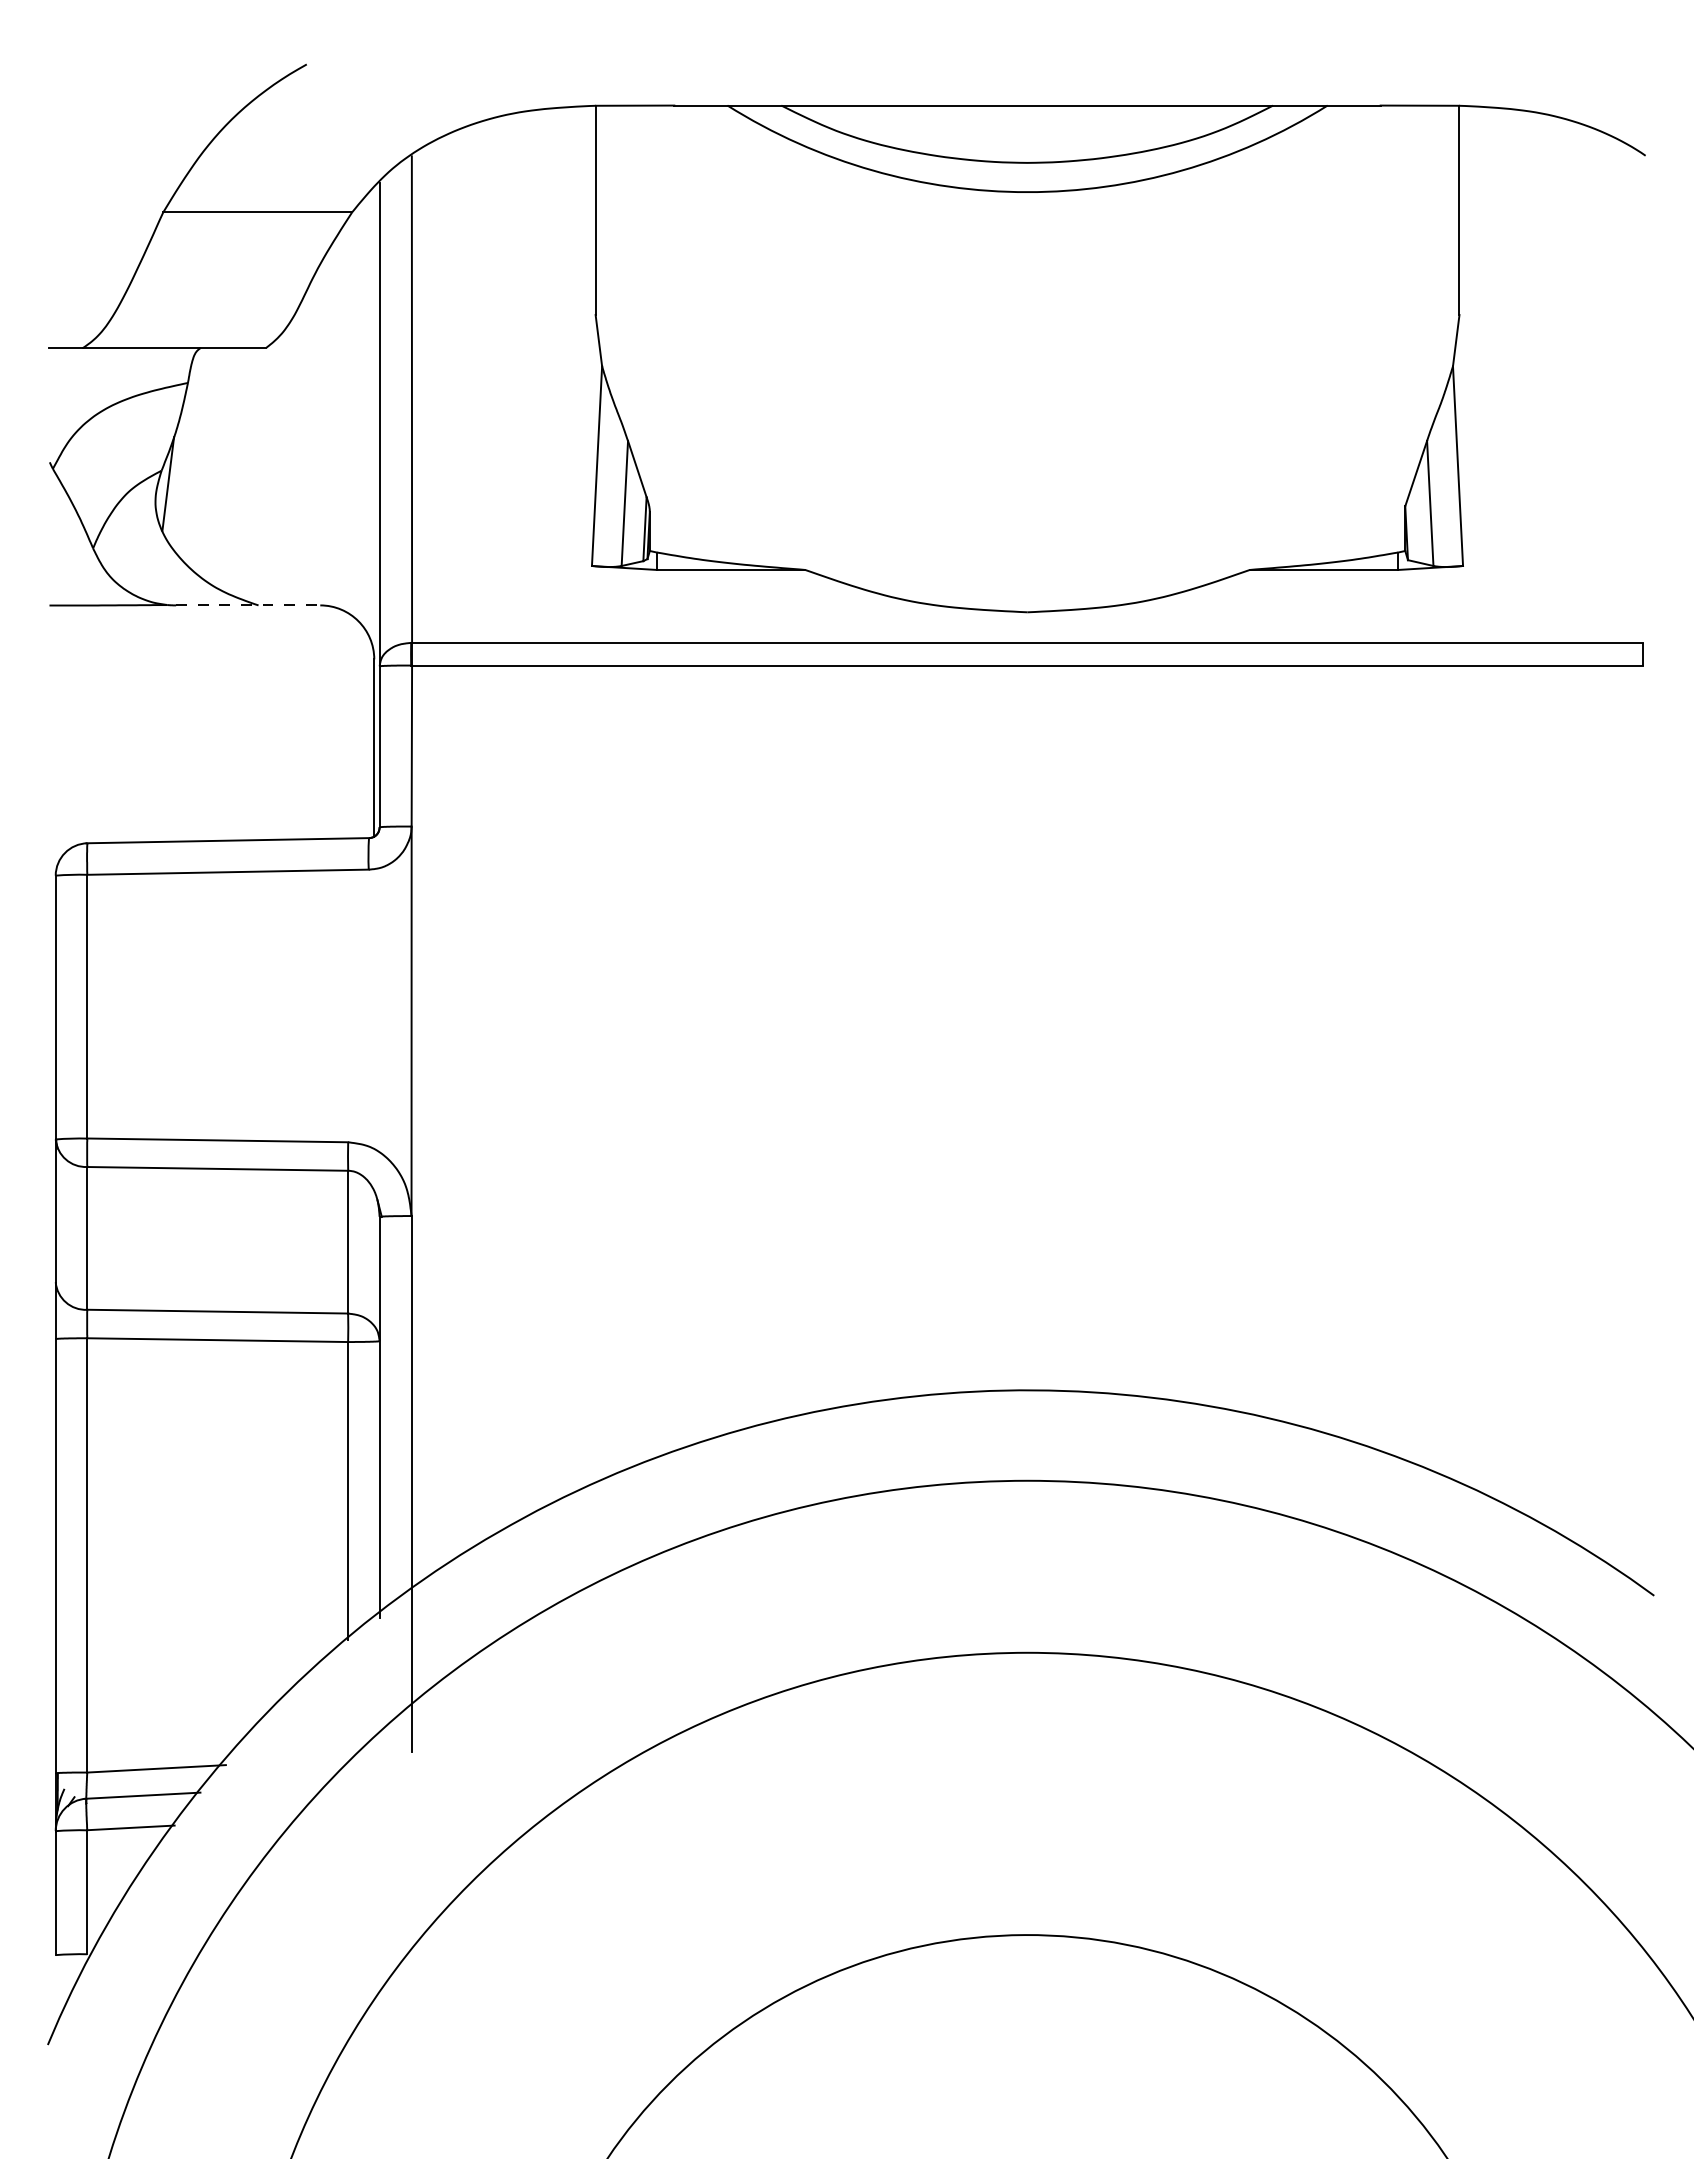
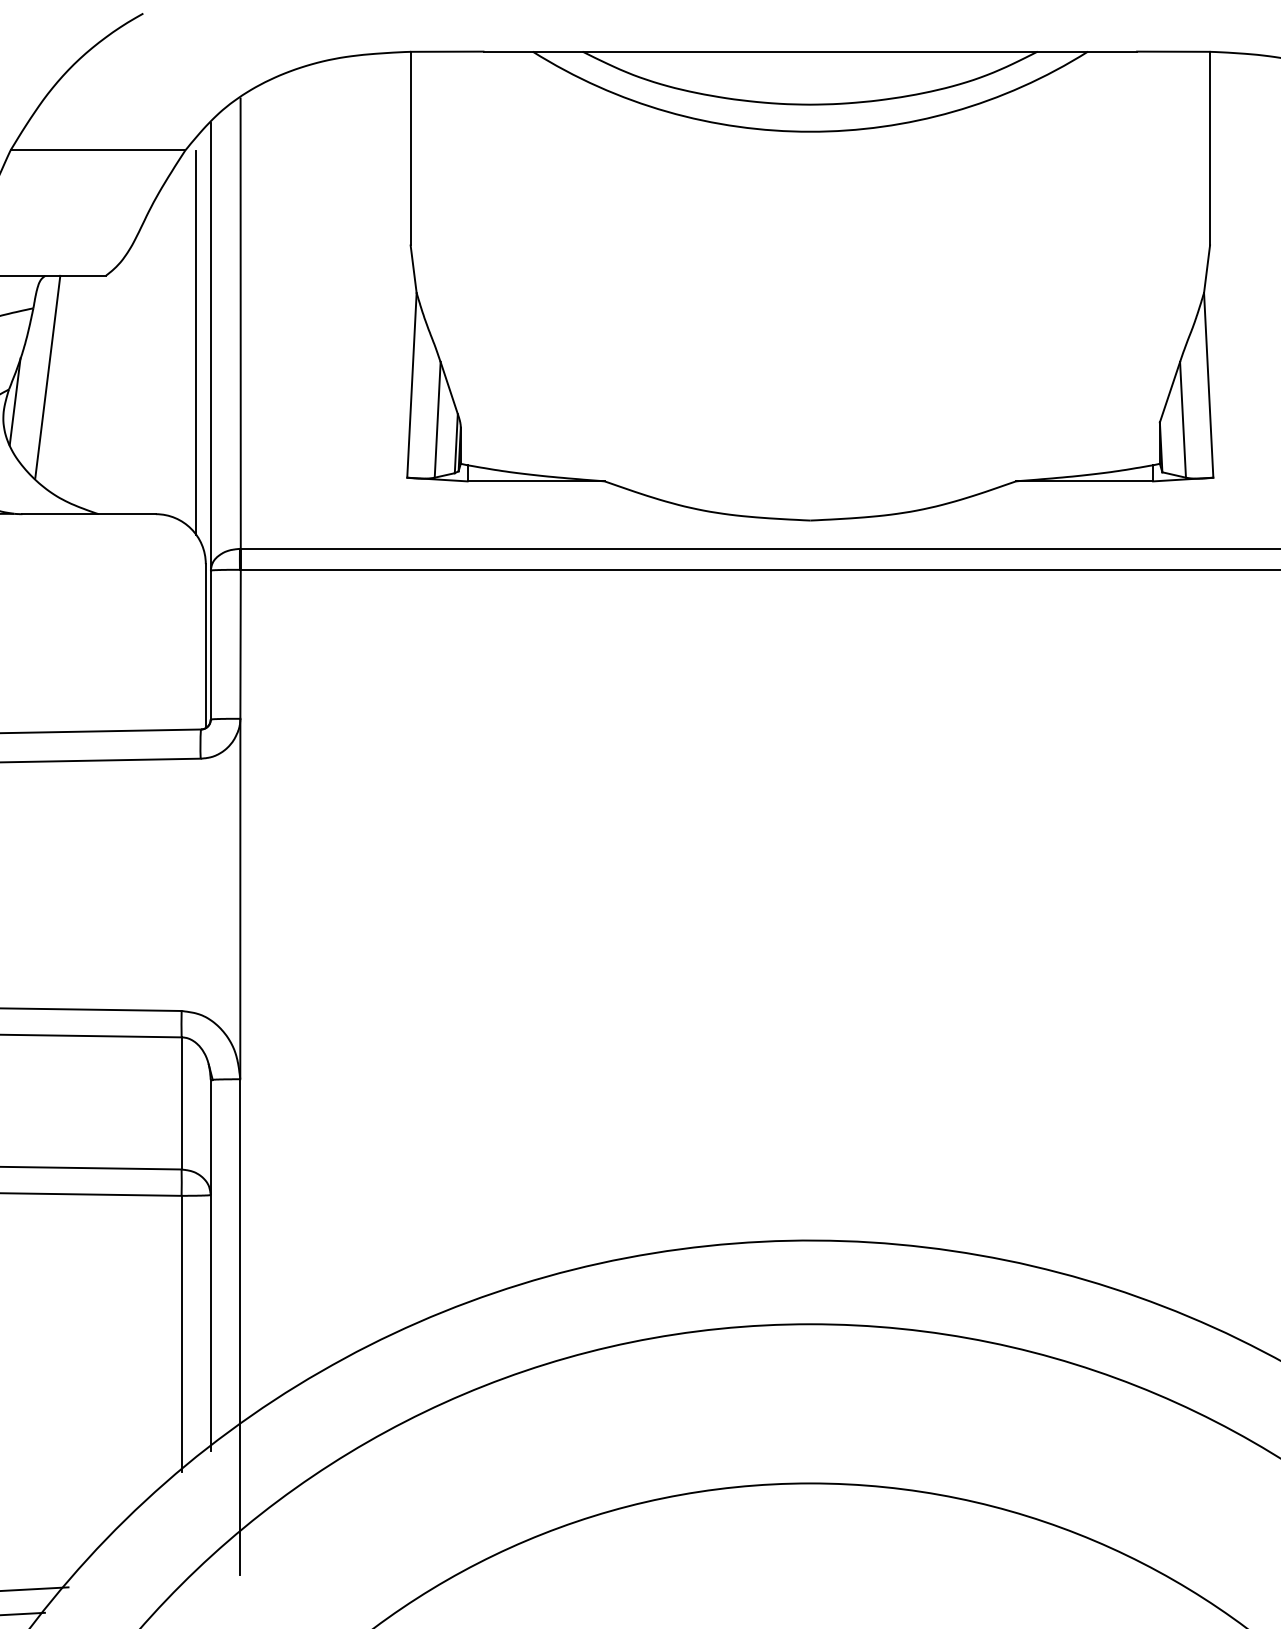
line: (363, 420) -> (195, 343), added
line: (203, 456) -> (47, 376), added
line: (248, 605) -> (89, 514), dashed -> solid

